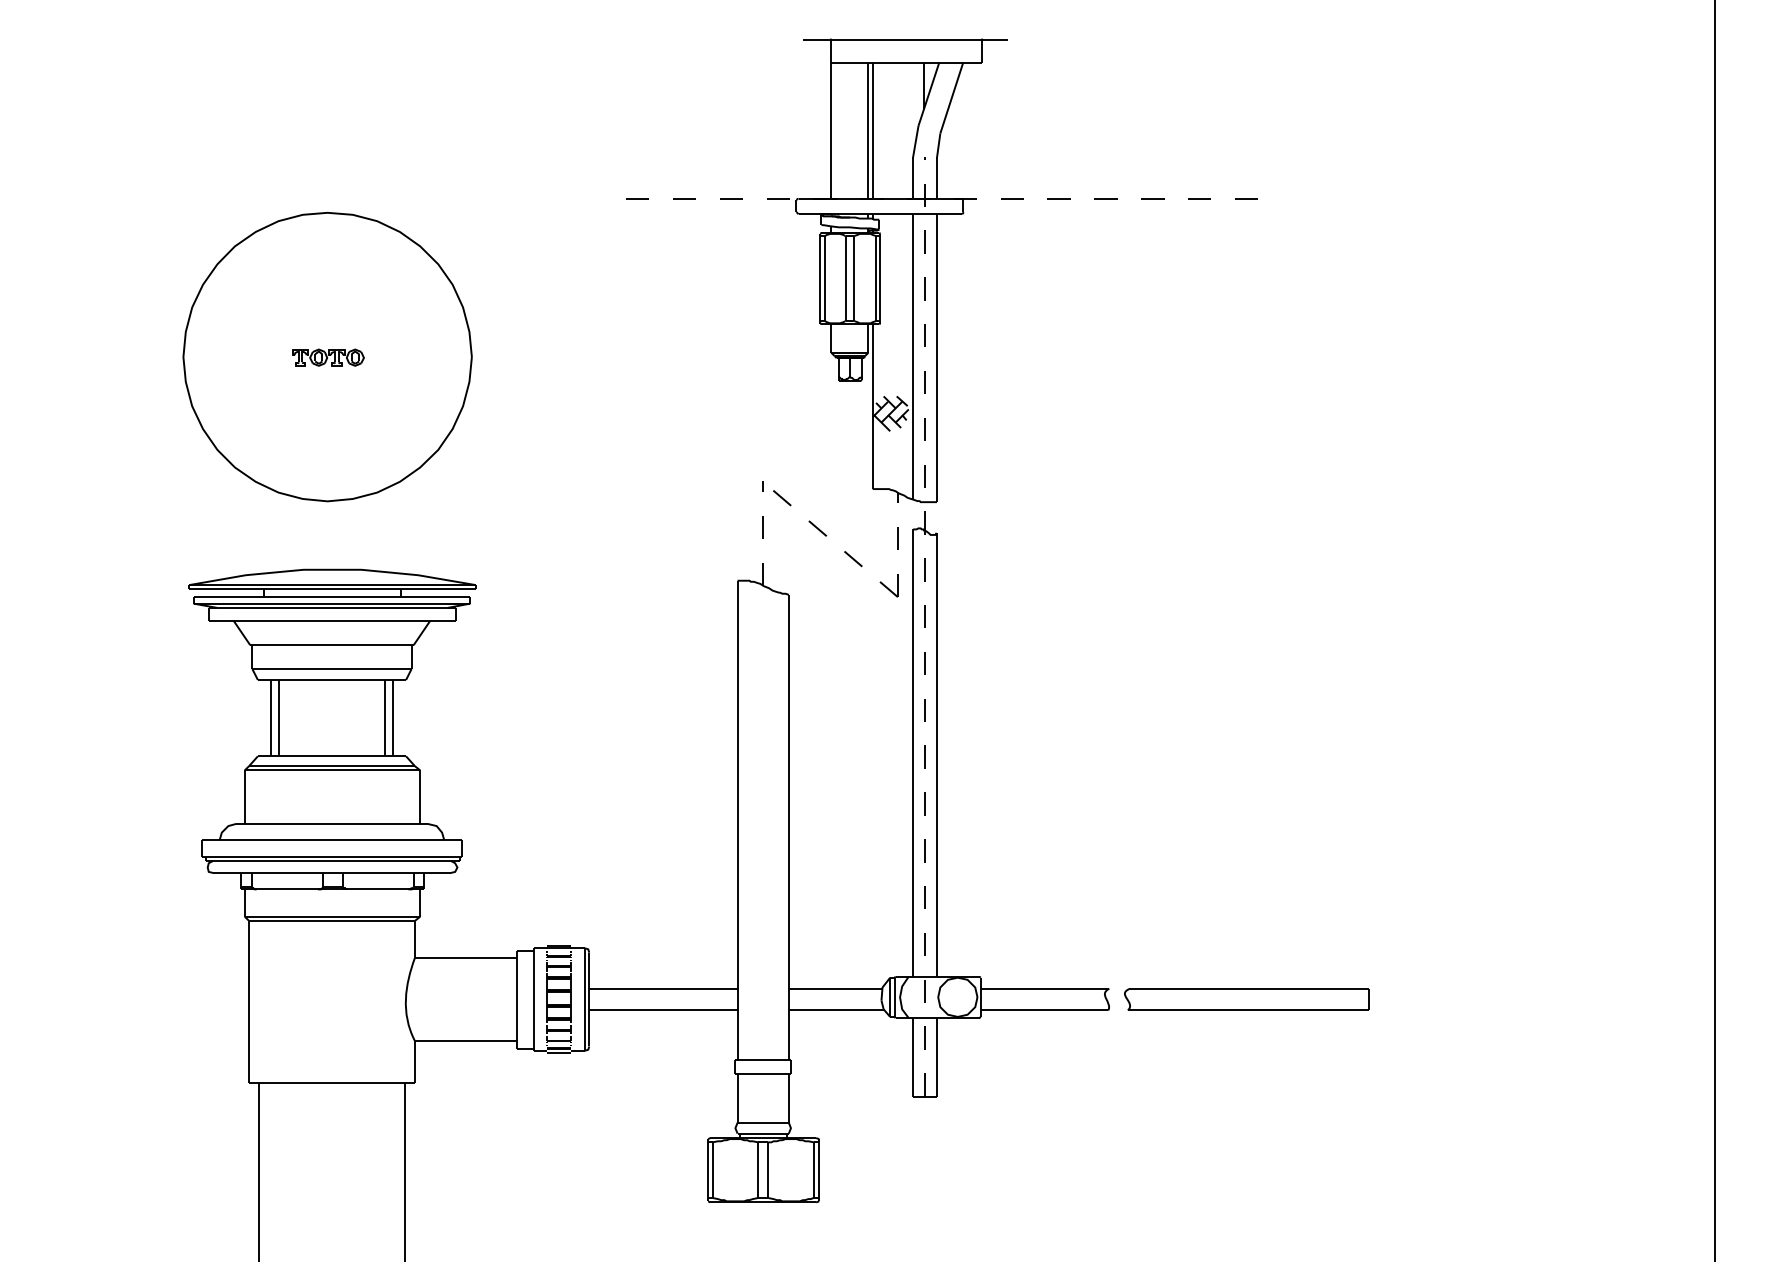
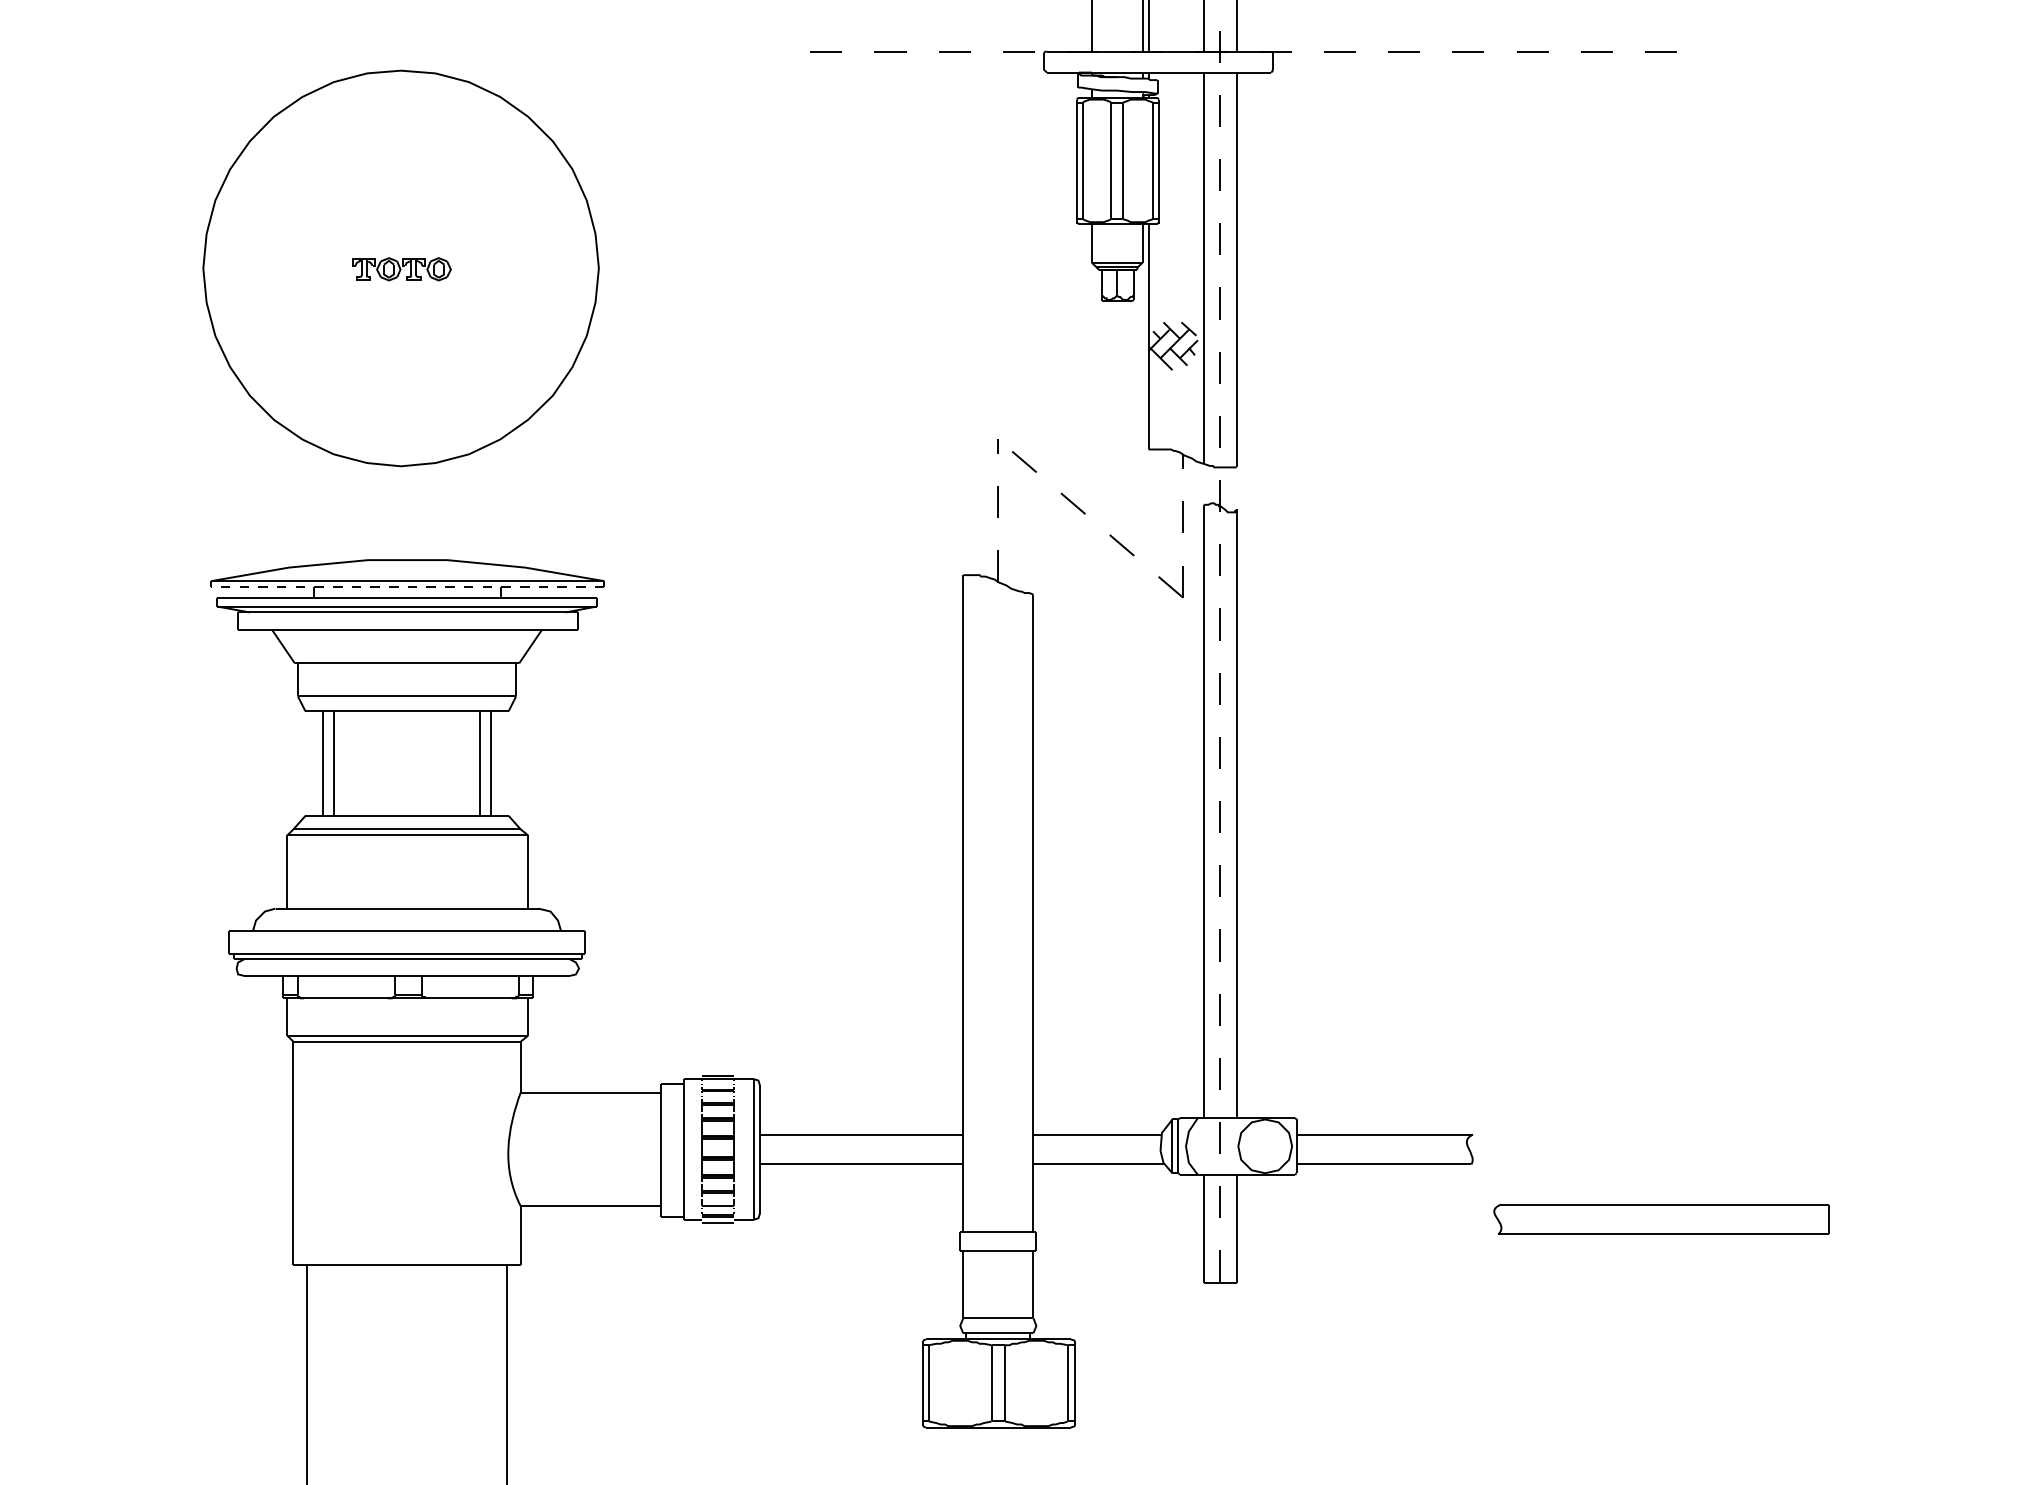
line: (332, 589) -> (407, 587), solid -> dashed
part: (1246, 999) -> (1661, 1219), moved

